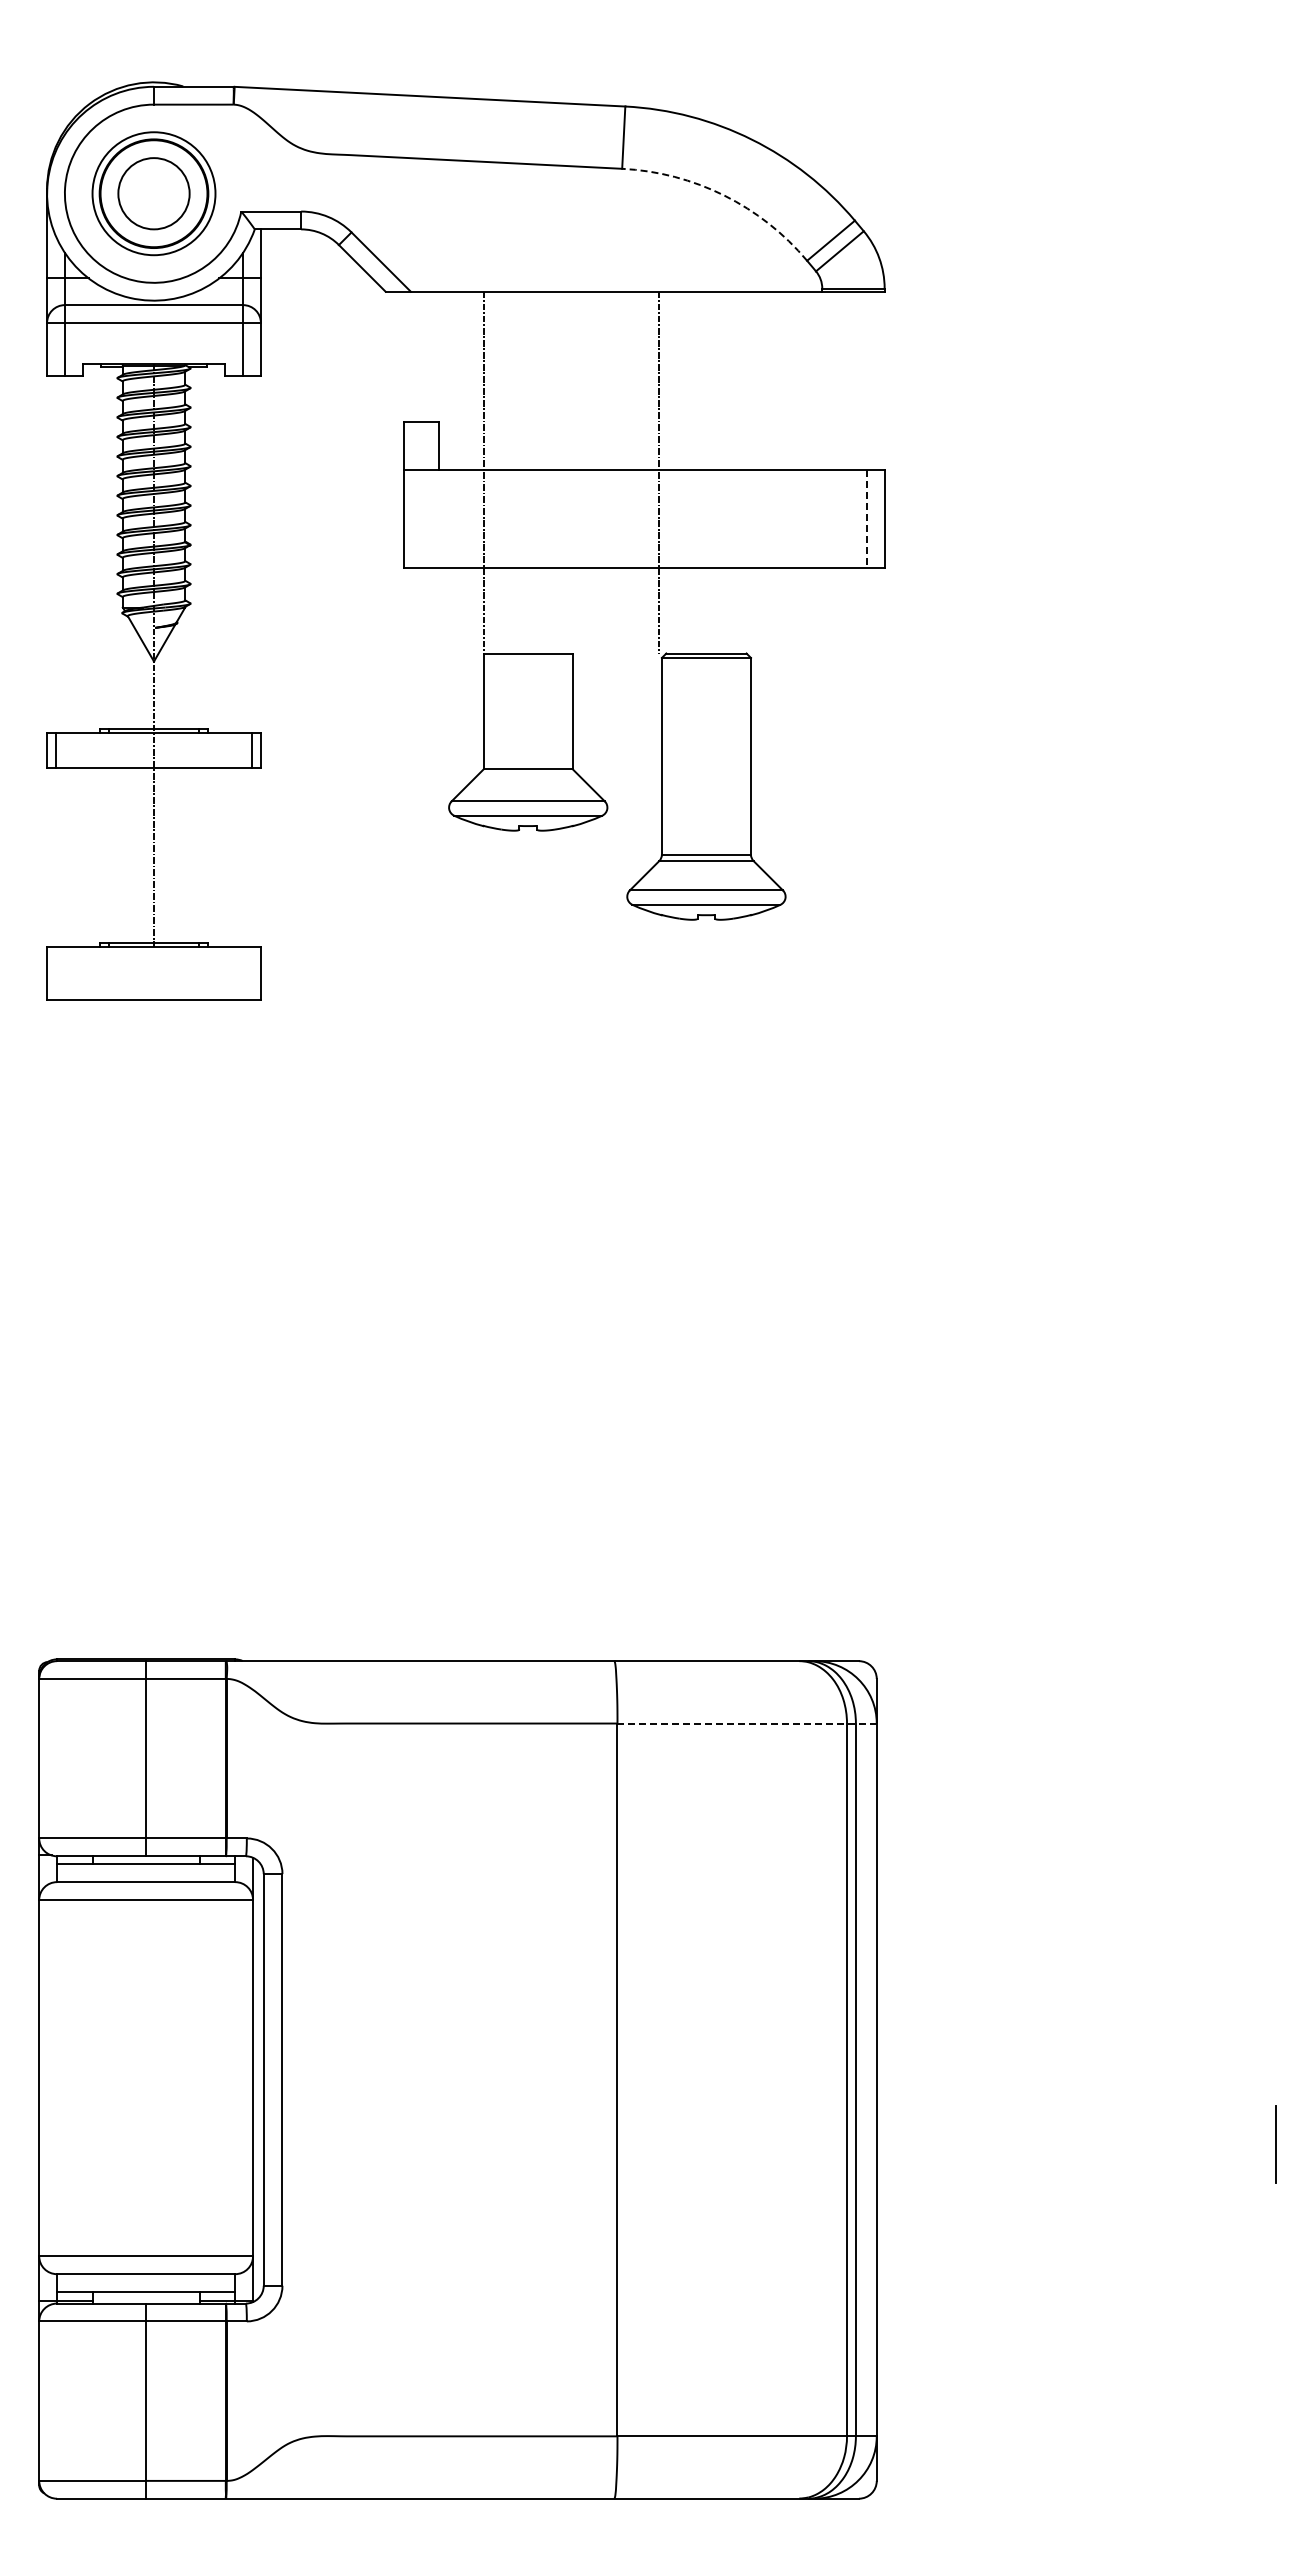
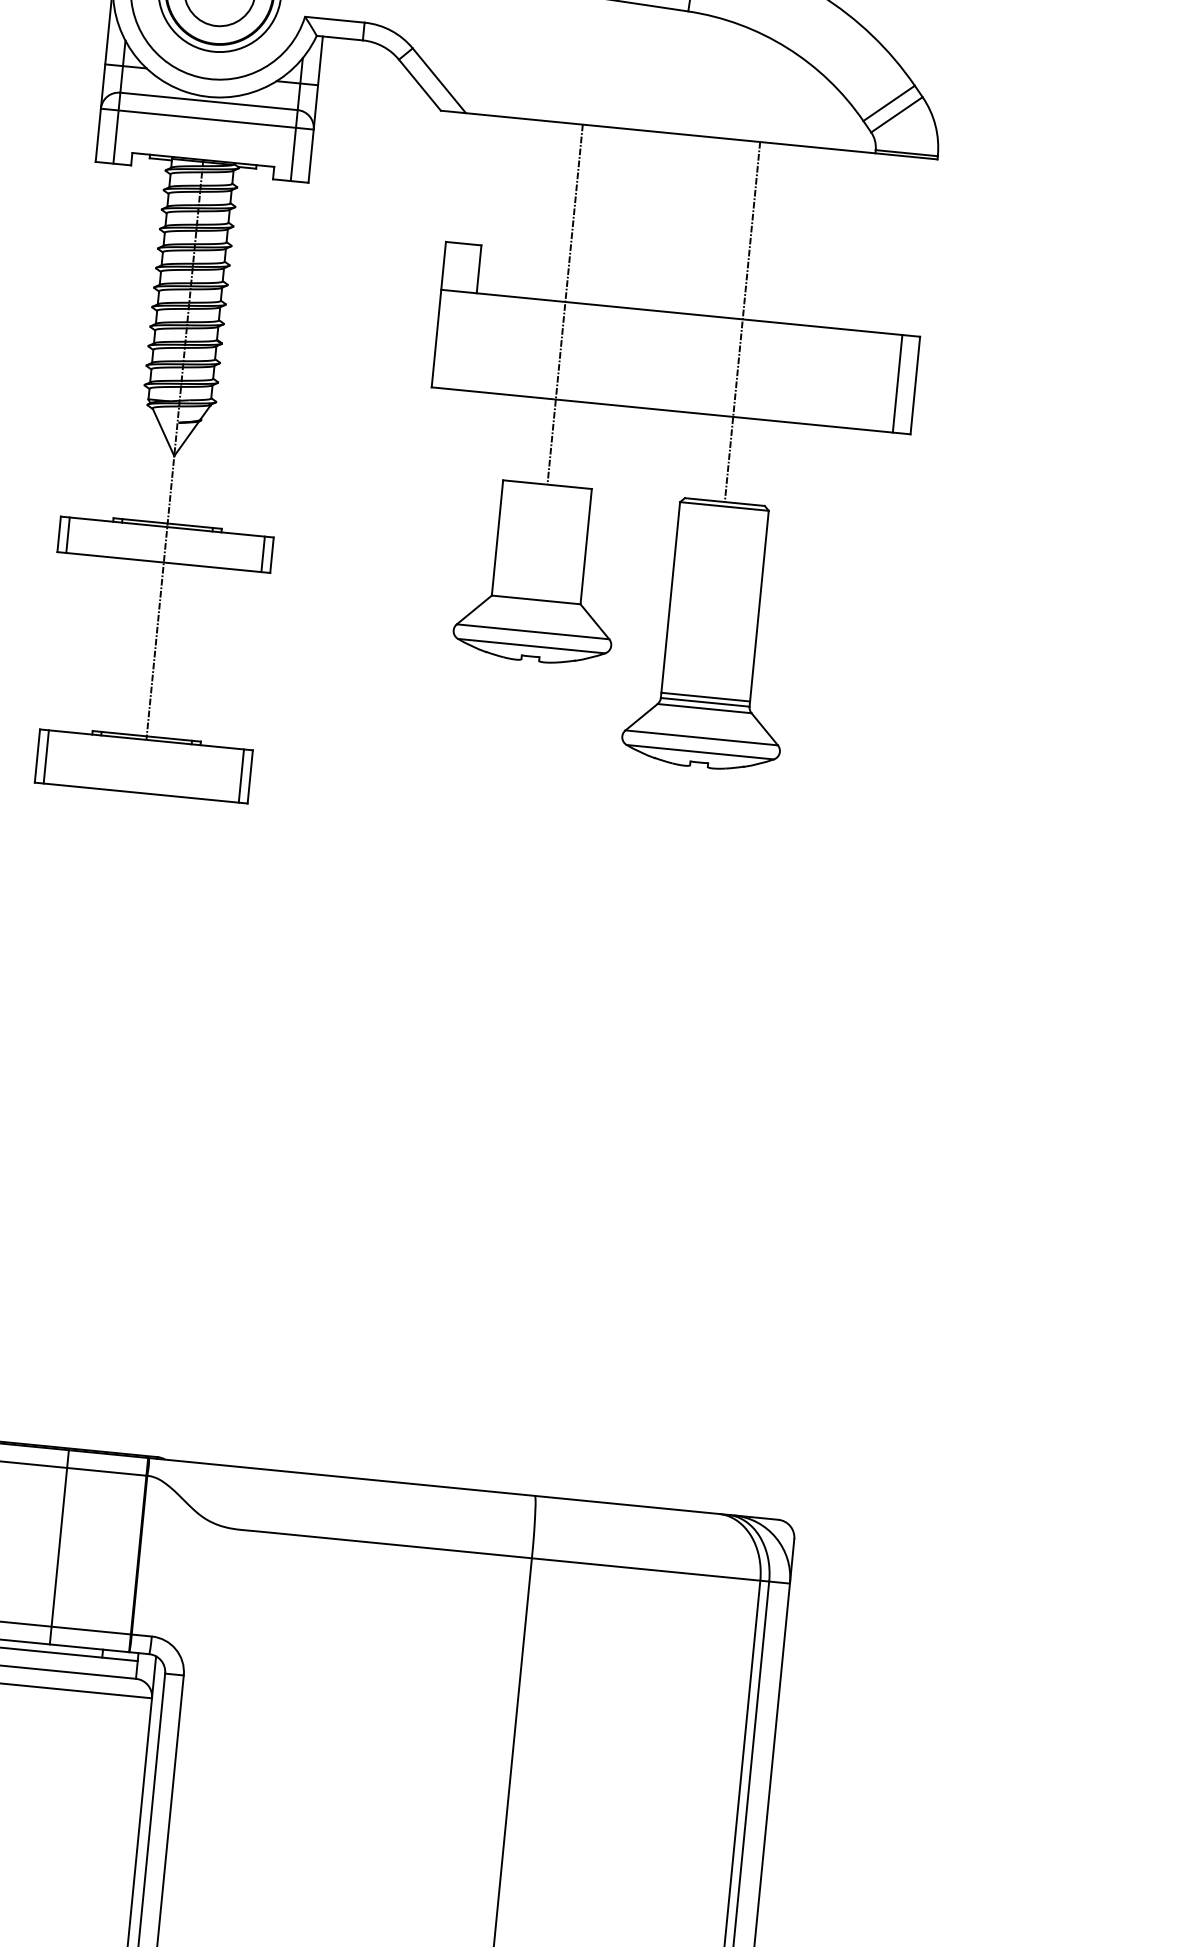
arc: (724, 195) -> (787, 47), dashed -> solid
line: (484, 472) -> (565, 304), moved
line: (659, 472) -> (742, 321), moved
line: (866, 519) -> (897, 384), dashed -> solid
line: (706, 849) -> (705, 697), added
line: (56, 973) -> (46, 757), added
line: (252, 973) -> (241, 776), added
line: (747, 1723) -> (661, 1570), dashed -> solid

